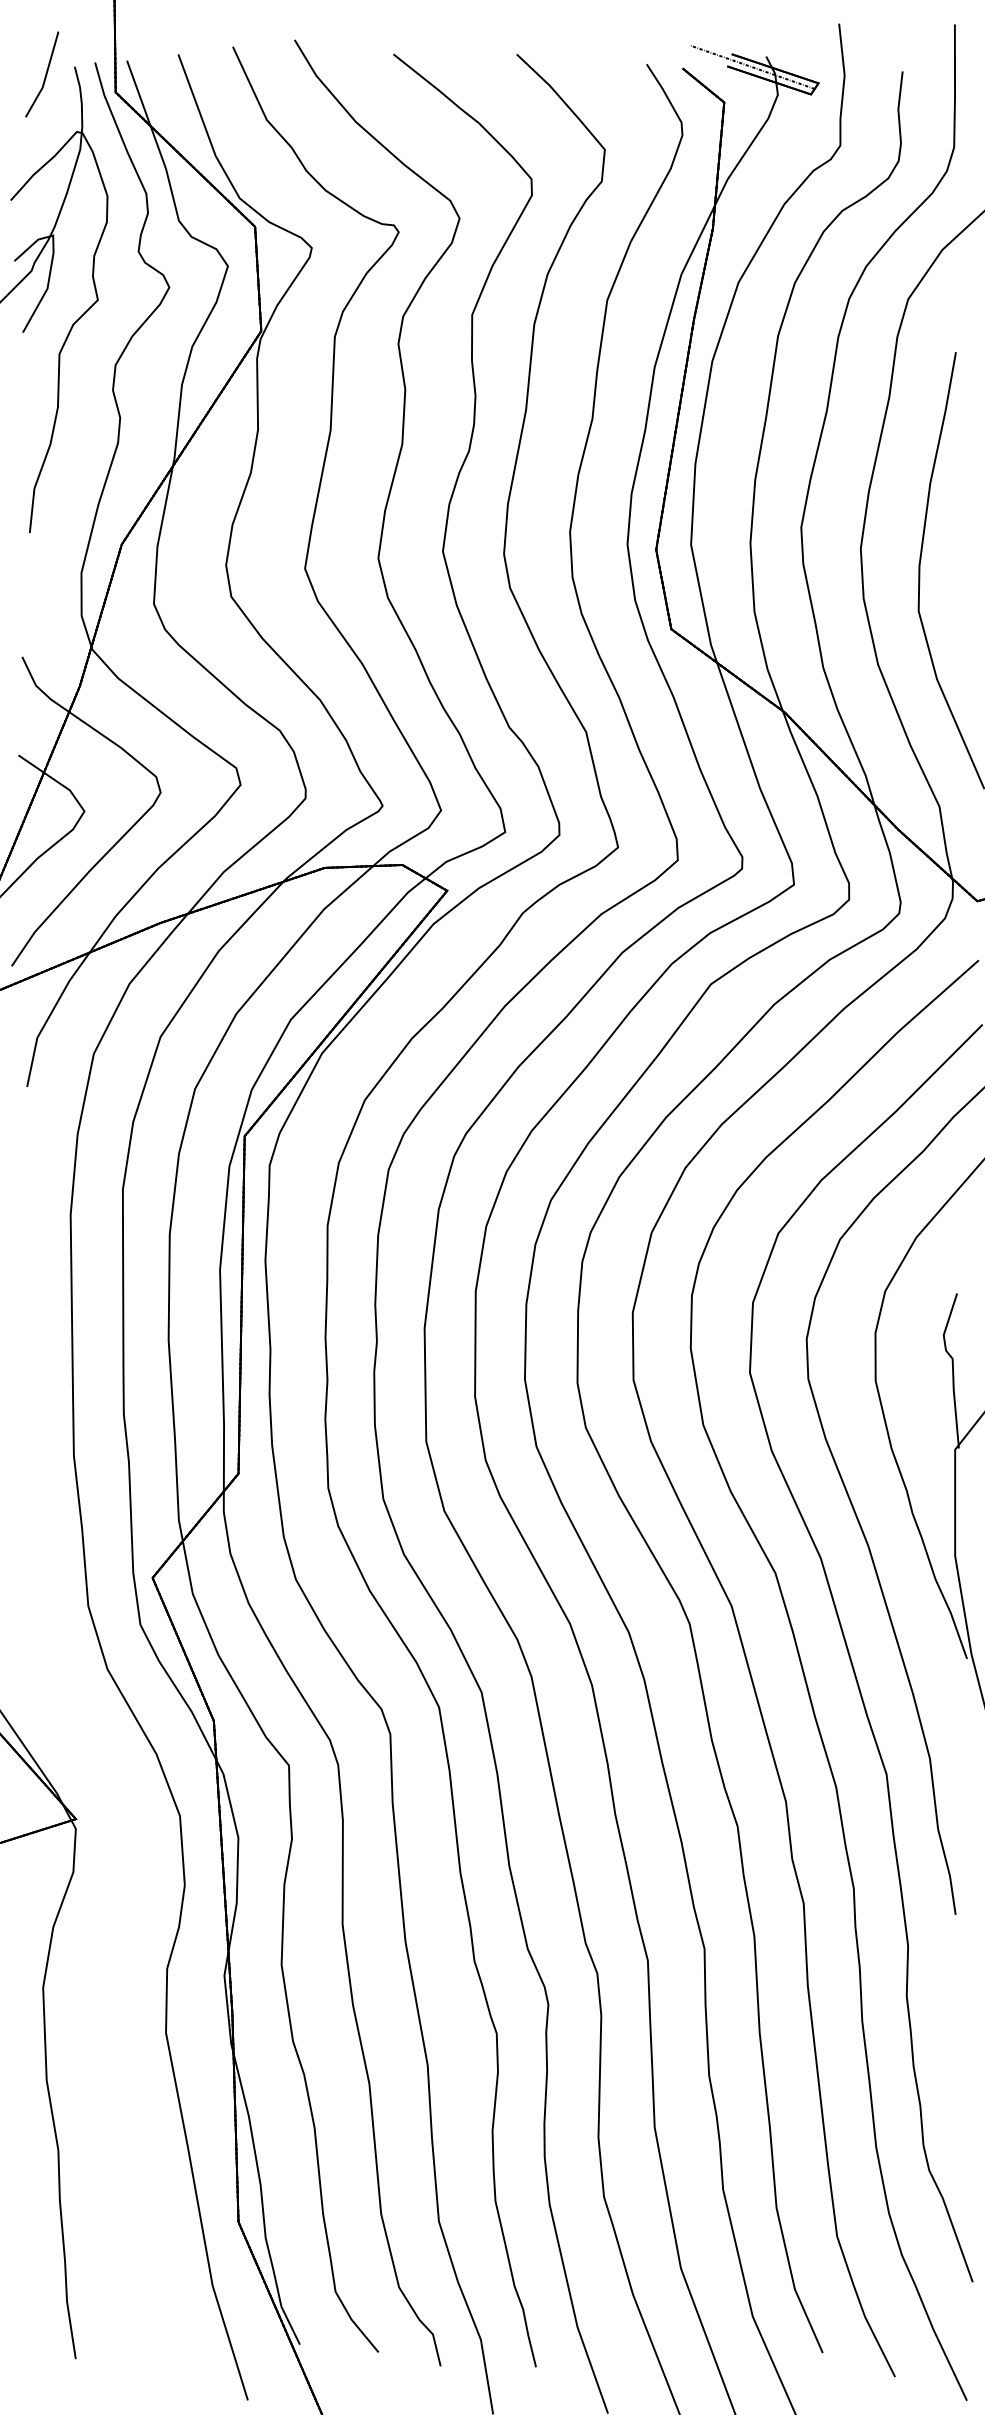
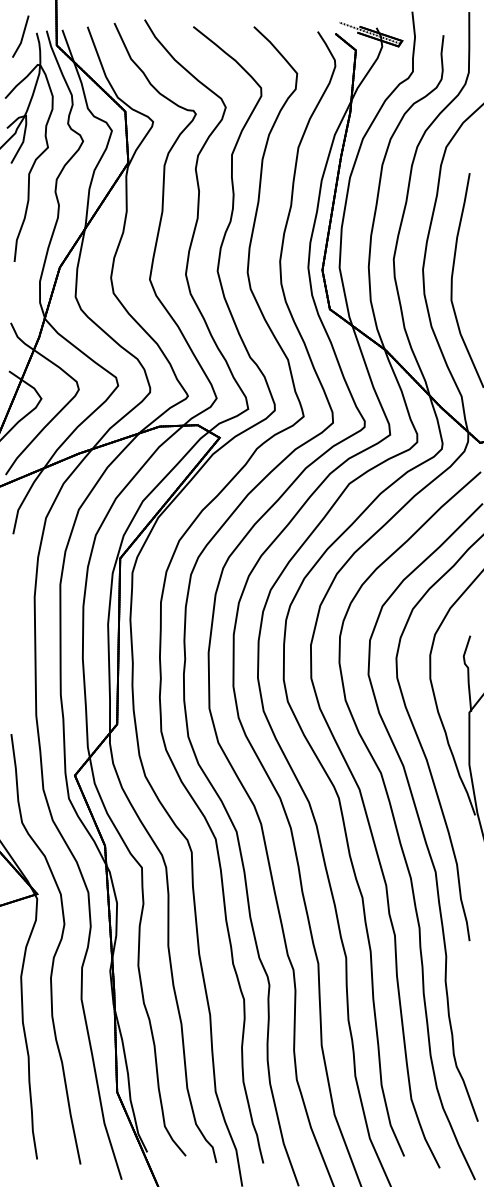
curve: (110, 1939) -> (54, 953), added

